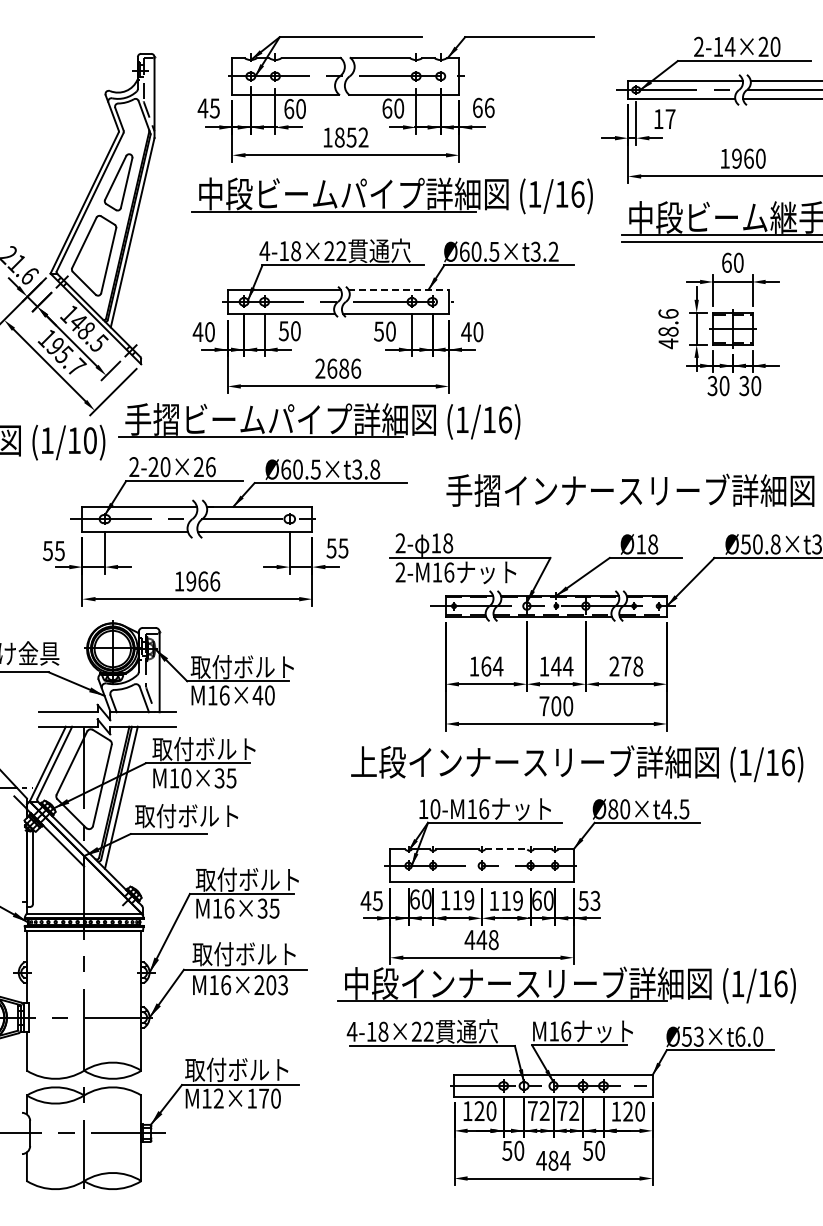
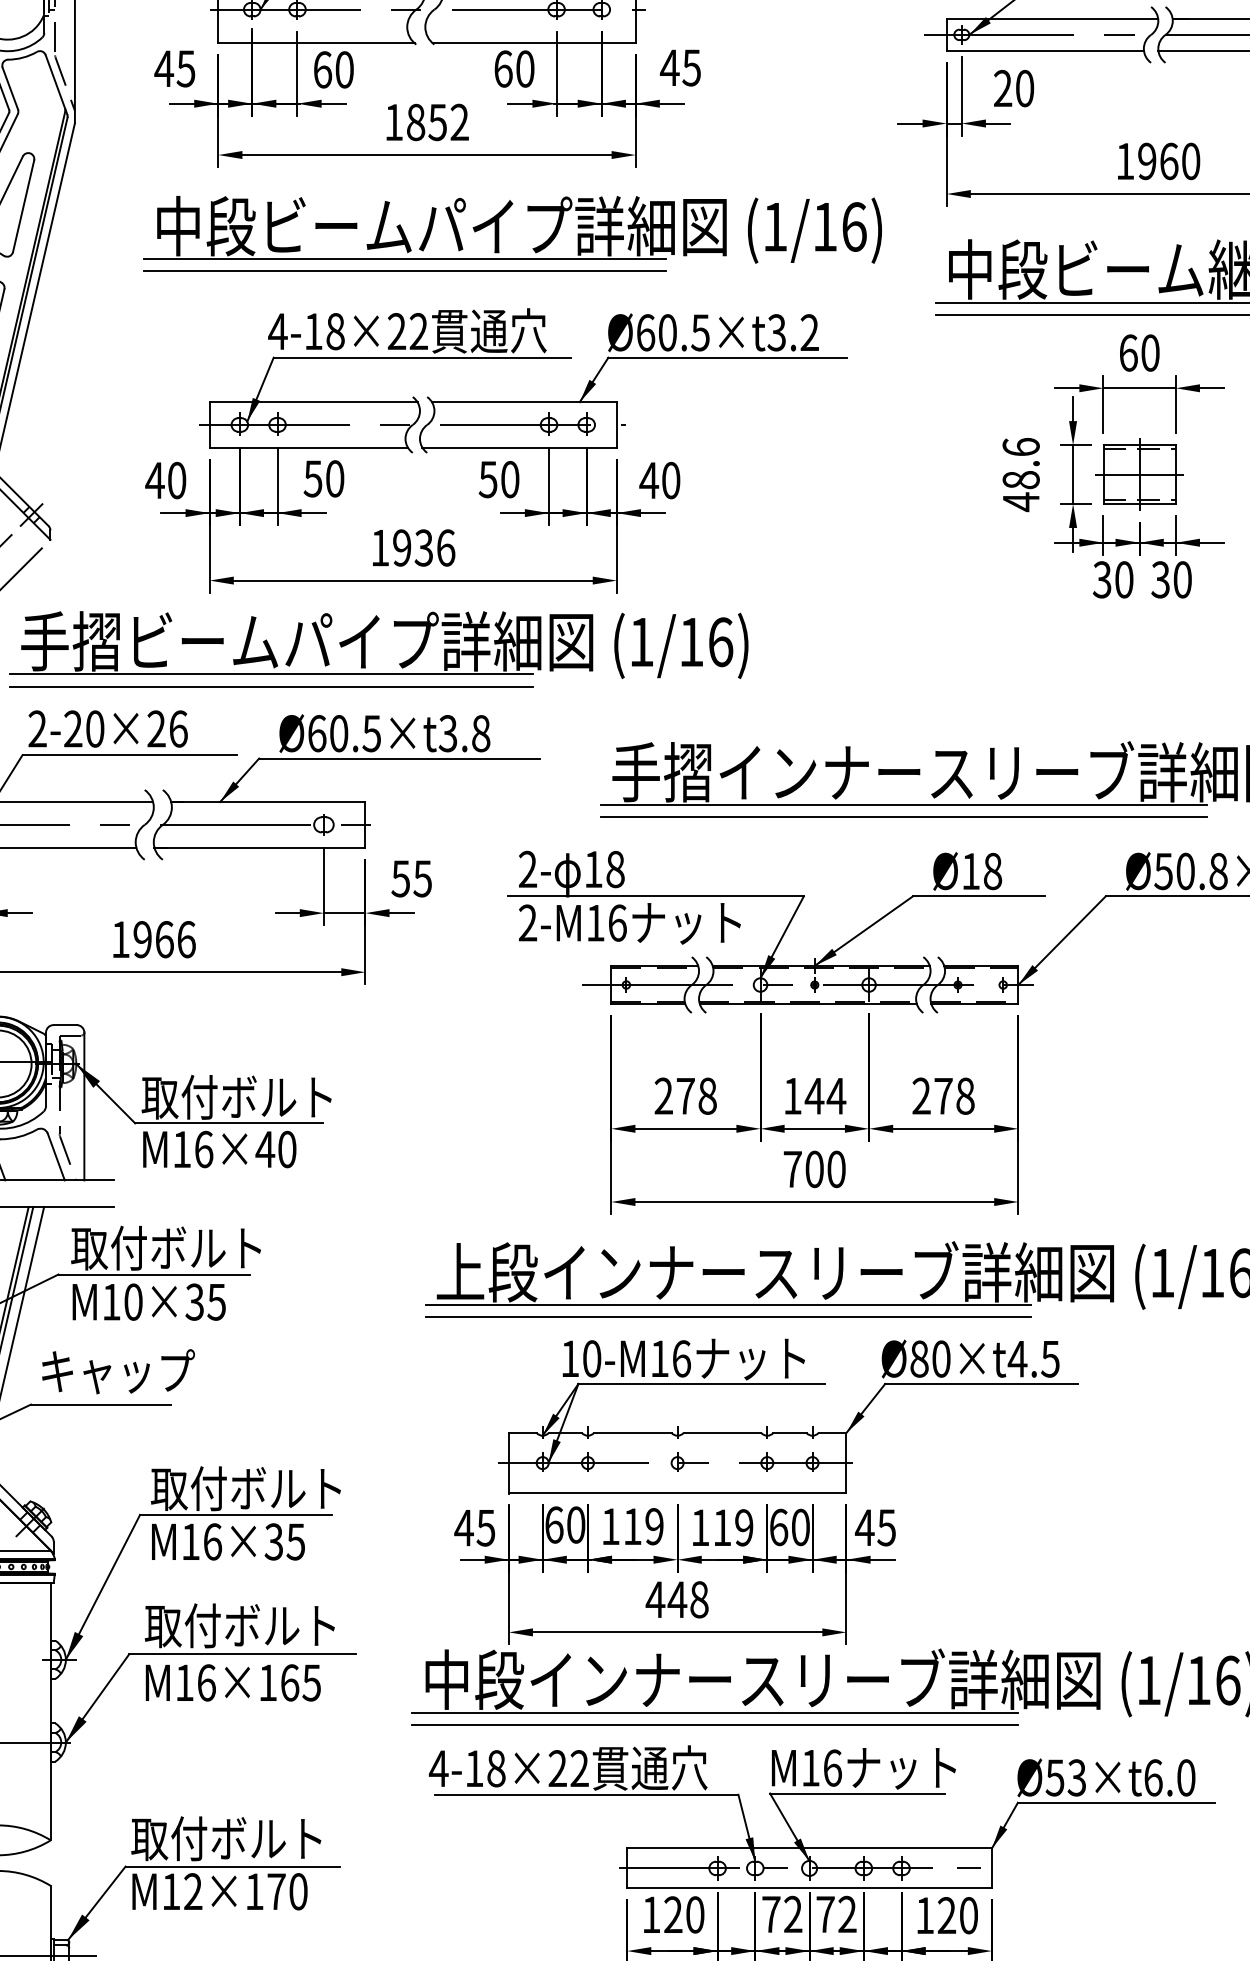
text: (483, 107) -> (680, 67), 66 -> 45
text: (664, 119) -> (1013, 89), 17 -> 20
line: (333, 218) -> (404, 271), added
line: (399, 289) -> (525, 402), dashed -> solid
text: (332, 368) -> (402, 547), 2686 -> 1936
line: (261, 443) -> (271, 685), added
line: (604, 508) -> (903, 805), added
line: (604, 515) -> (903, 818), added
text: (486, 666) -> (686, 1096), 164 -> 278
line: (509, 780) -> (728, 1306), added
line: (509, 786) -> (728, 1317), added
text: (186, 816) -> (133, 1372), 取付ボルト -> キャップ
line: (506, 849) -> (722, 1433), dashed -> solid
text: (589, 900) -> (875, 1526), 53 -> 45
text: (271, 985) -> (290, 1683), M16×203 -> M16×165
line: (501, 1007) -> (713, 1723), added

